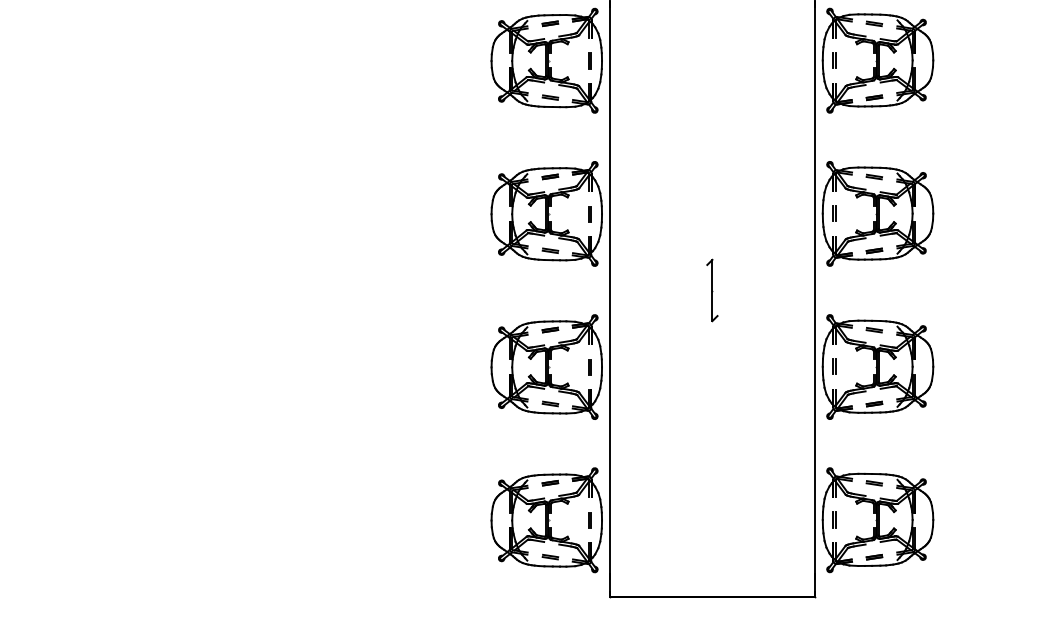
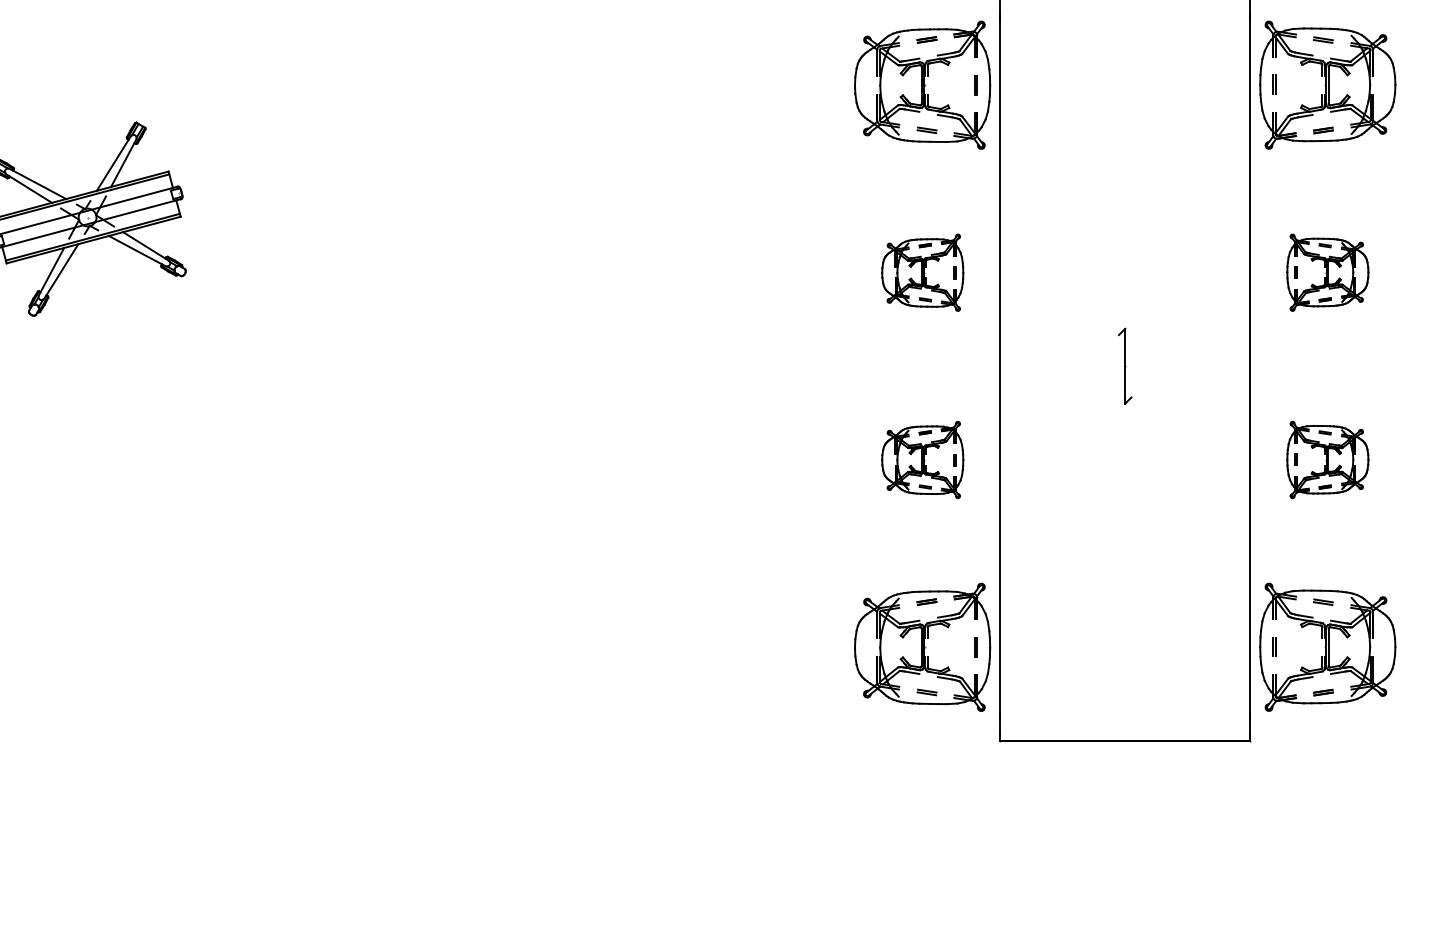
part: (546, 213) -> (922, 272), size x0.6
part: (877, 213) -> (1327, 272), size x0.6
part: (546, 366) -> (922, 459), size x0.6
part: (877, 366) -> (1327, 459), size x0.6

